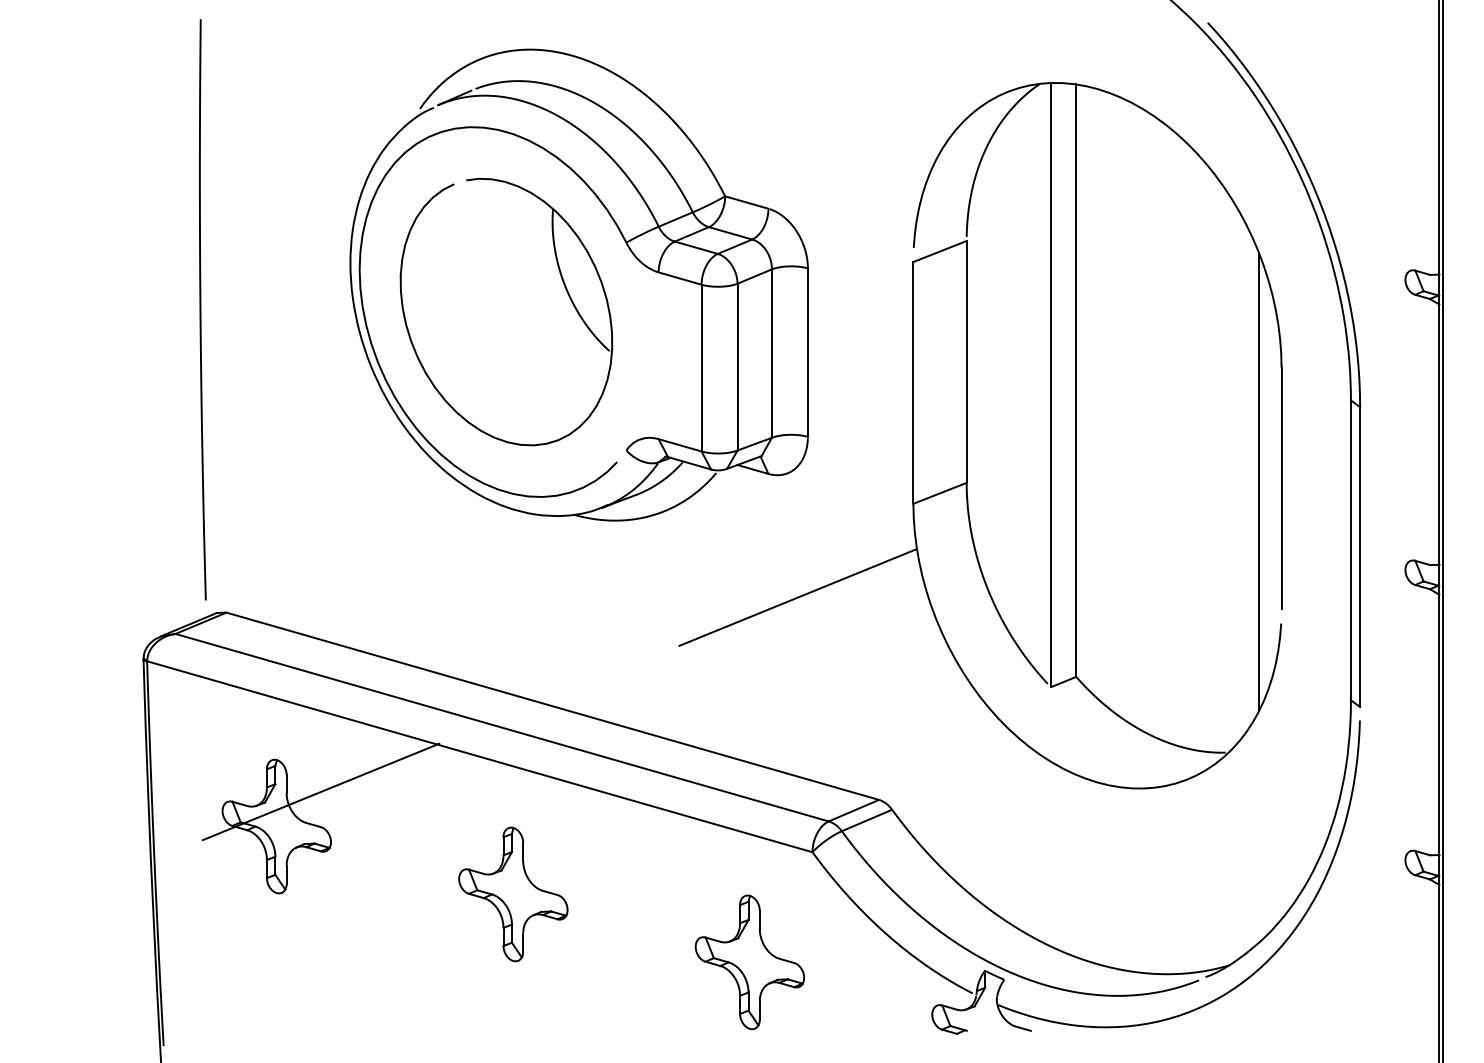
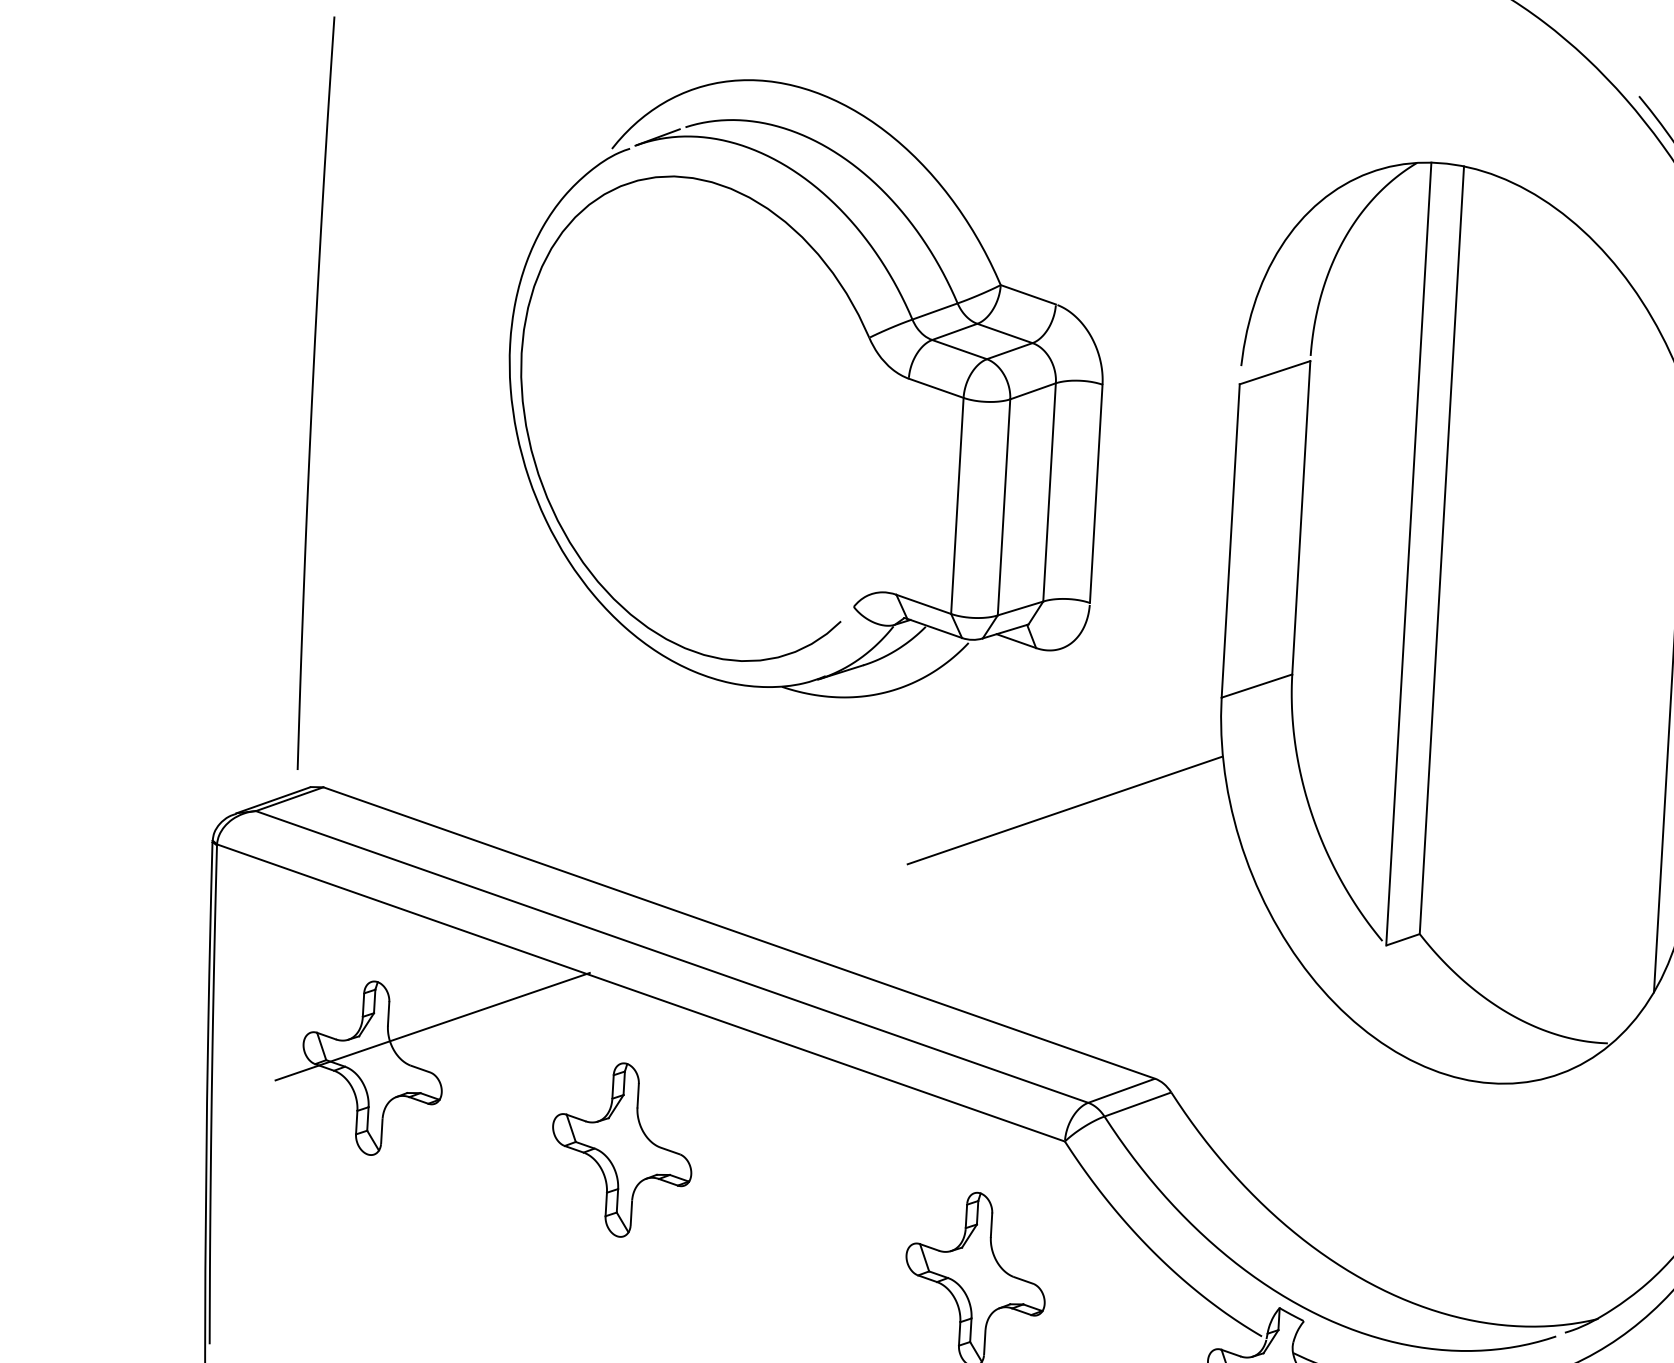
part: (564, 287) -> (785, 391), removed
part: (513, 894) -> (622, 1150), moved

